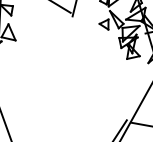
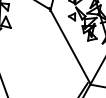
line: (100, 65) -> (69, 45), added

